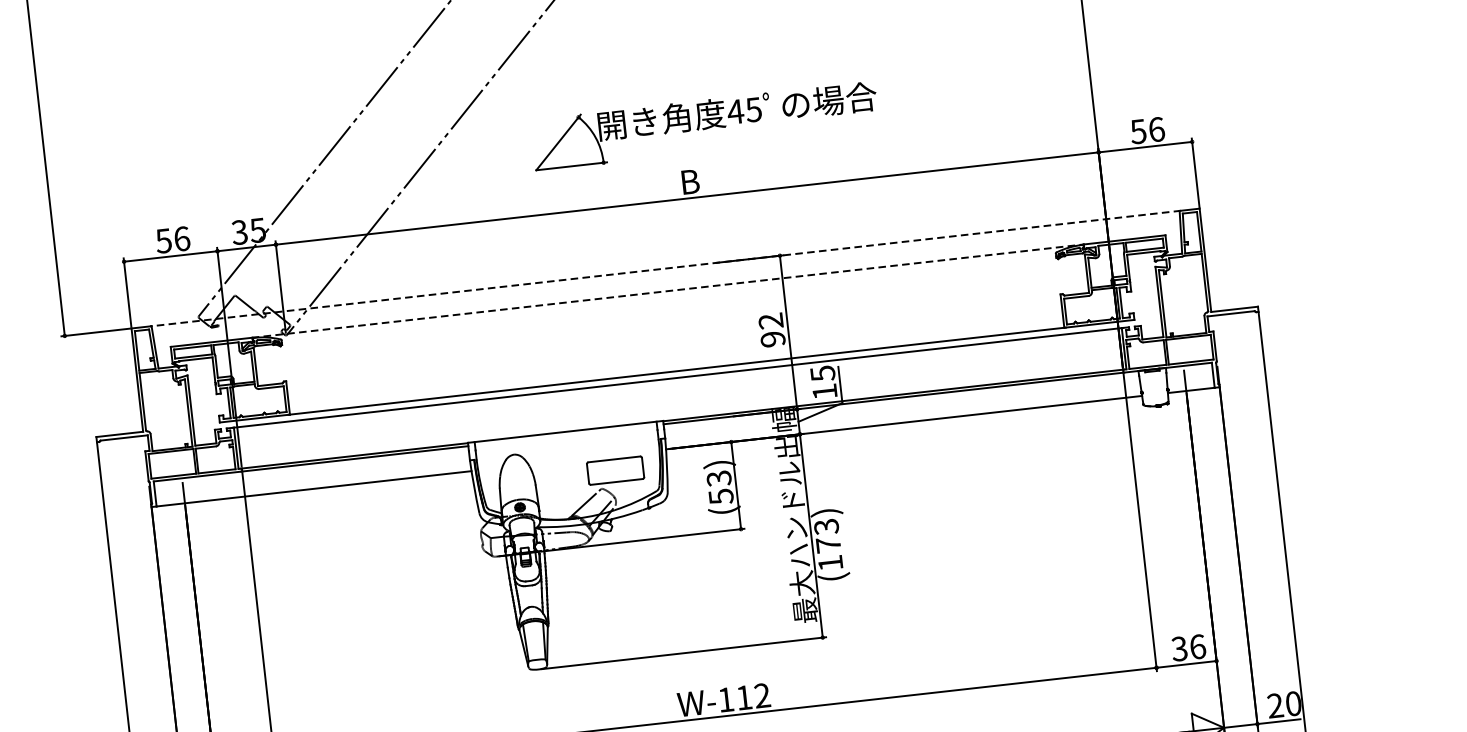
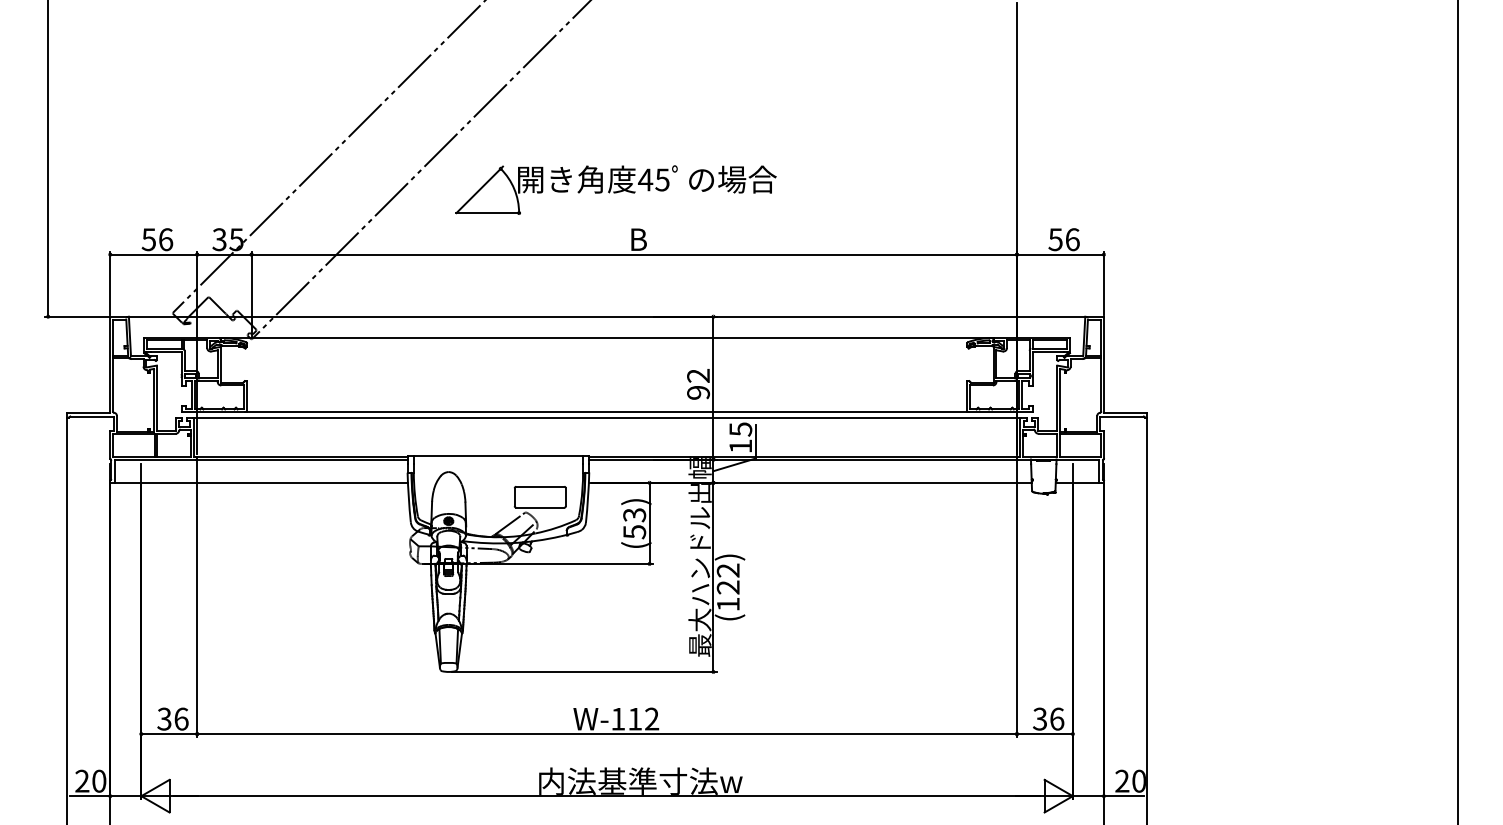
part: (704, 125) -> (615, 189), moved
line: (666, 268) -> (607, 316), dashed -> solid
line: (668, 290) -> (607, 337), dashed -> solid
text: (826, 535) -> (727, 578), (173) -> (122)

